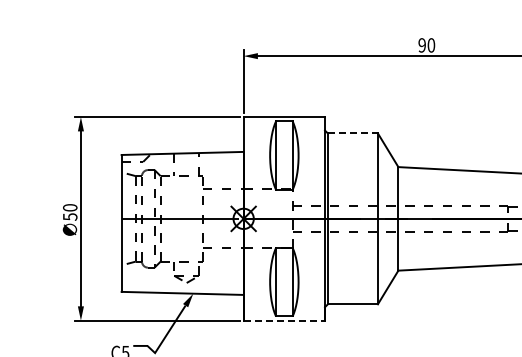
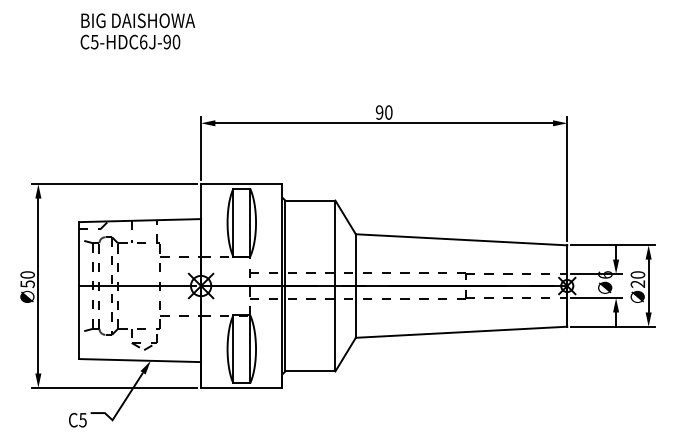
line: (353, 133) -> (310, 200), dashed -> solid
line: (284, 320) -> (241, 387), dashed -> solid

